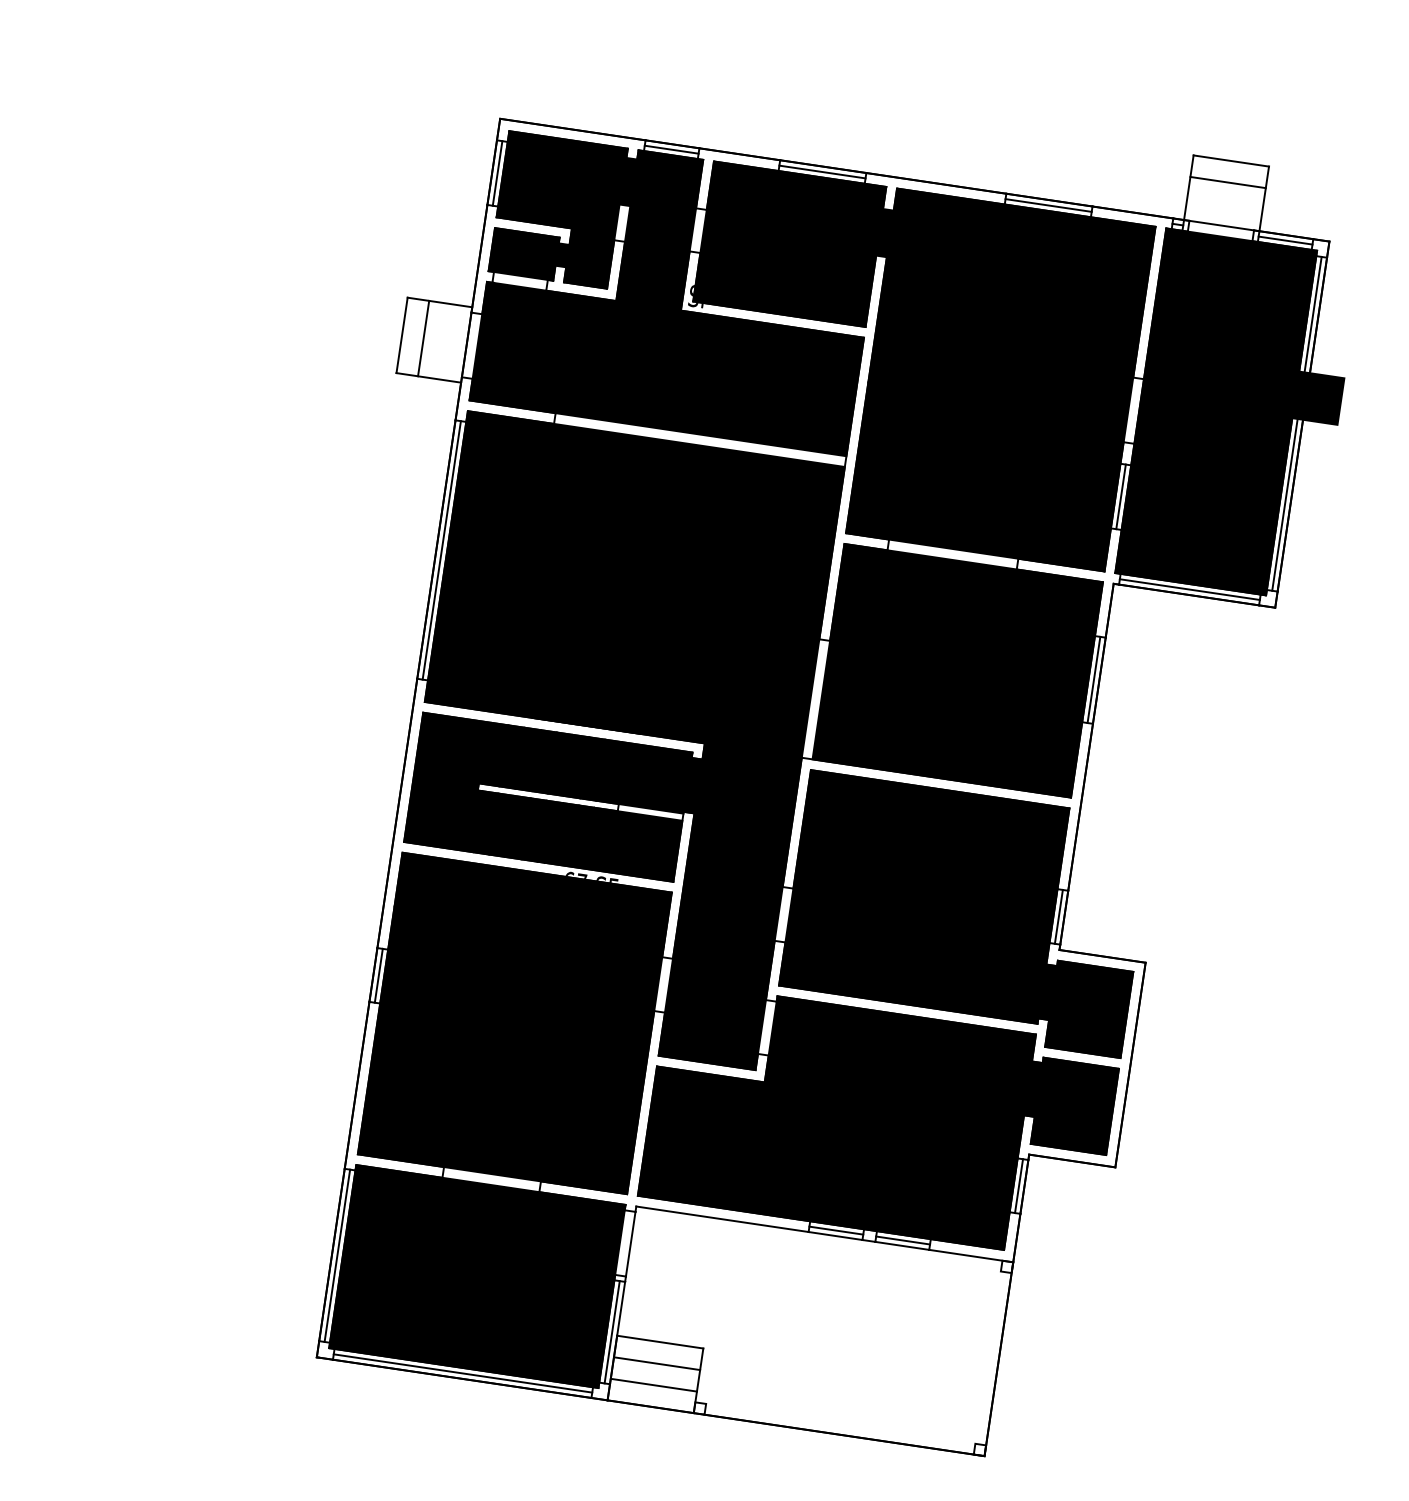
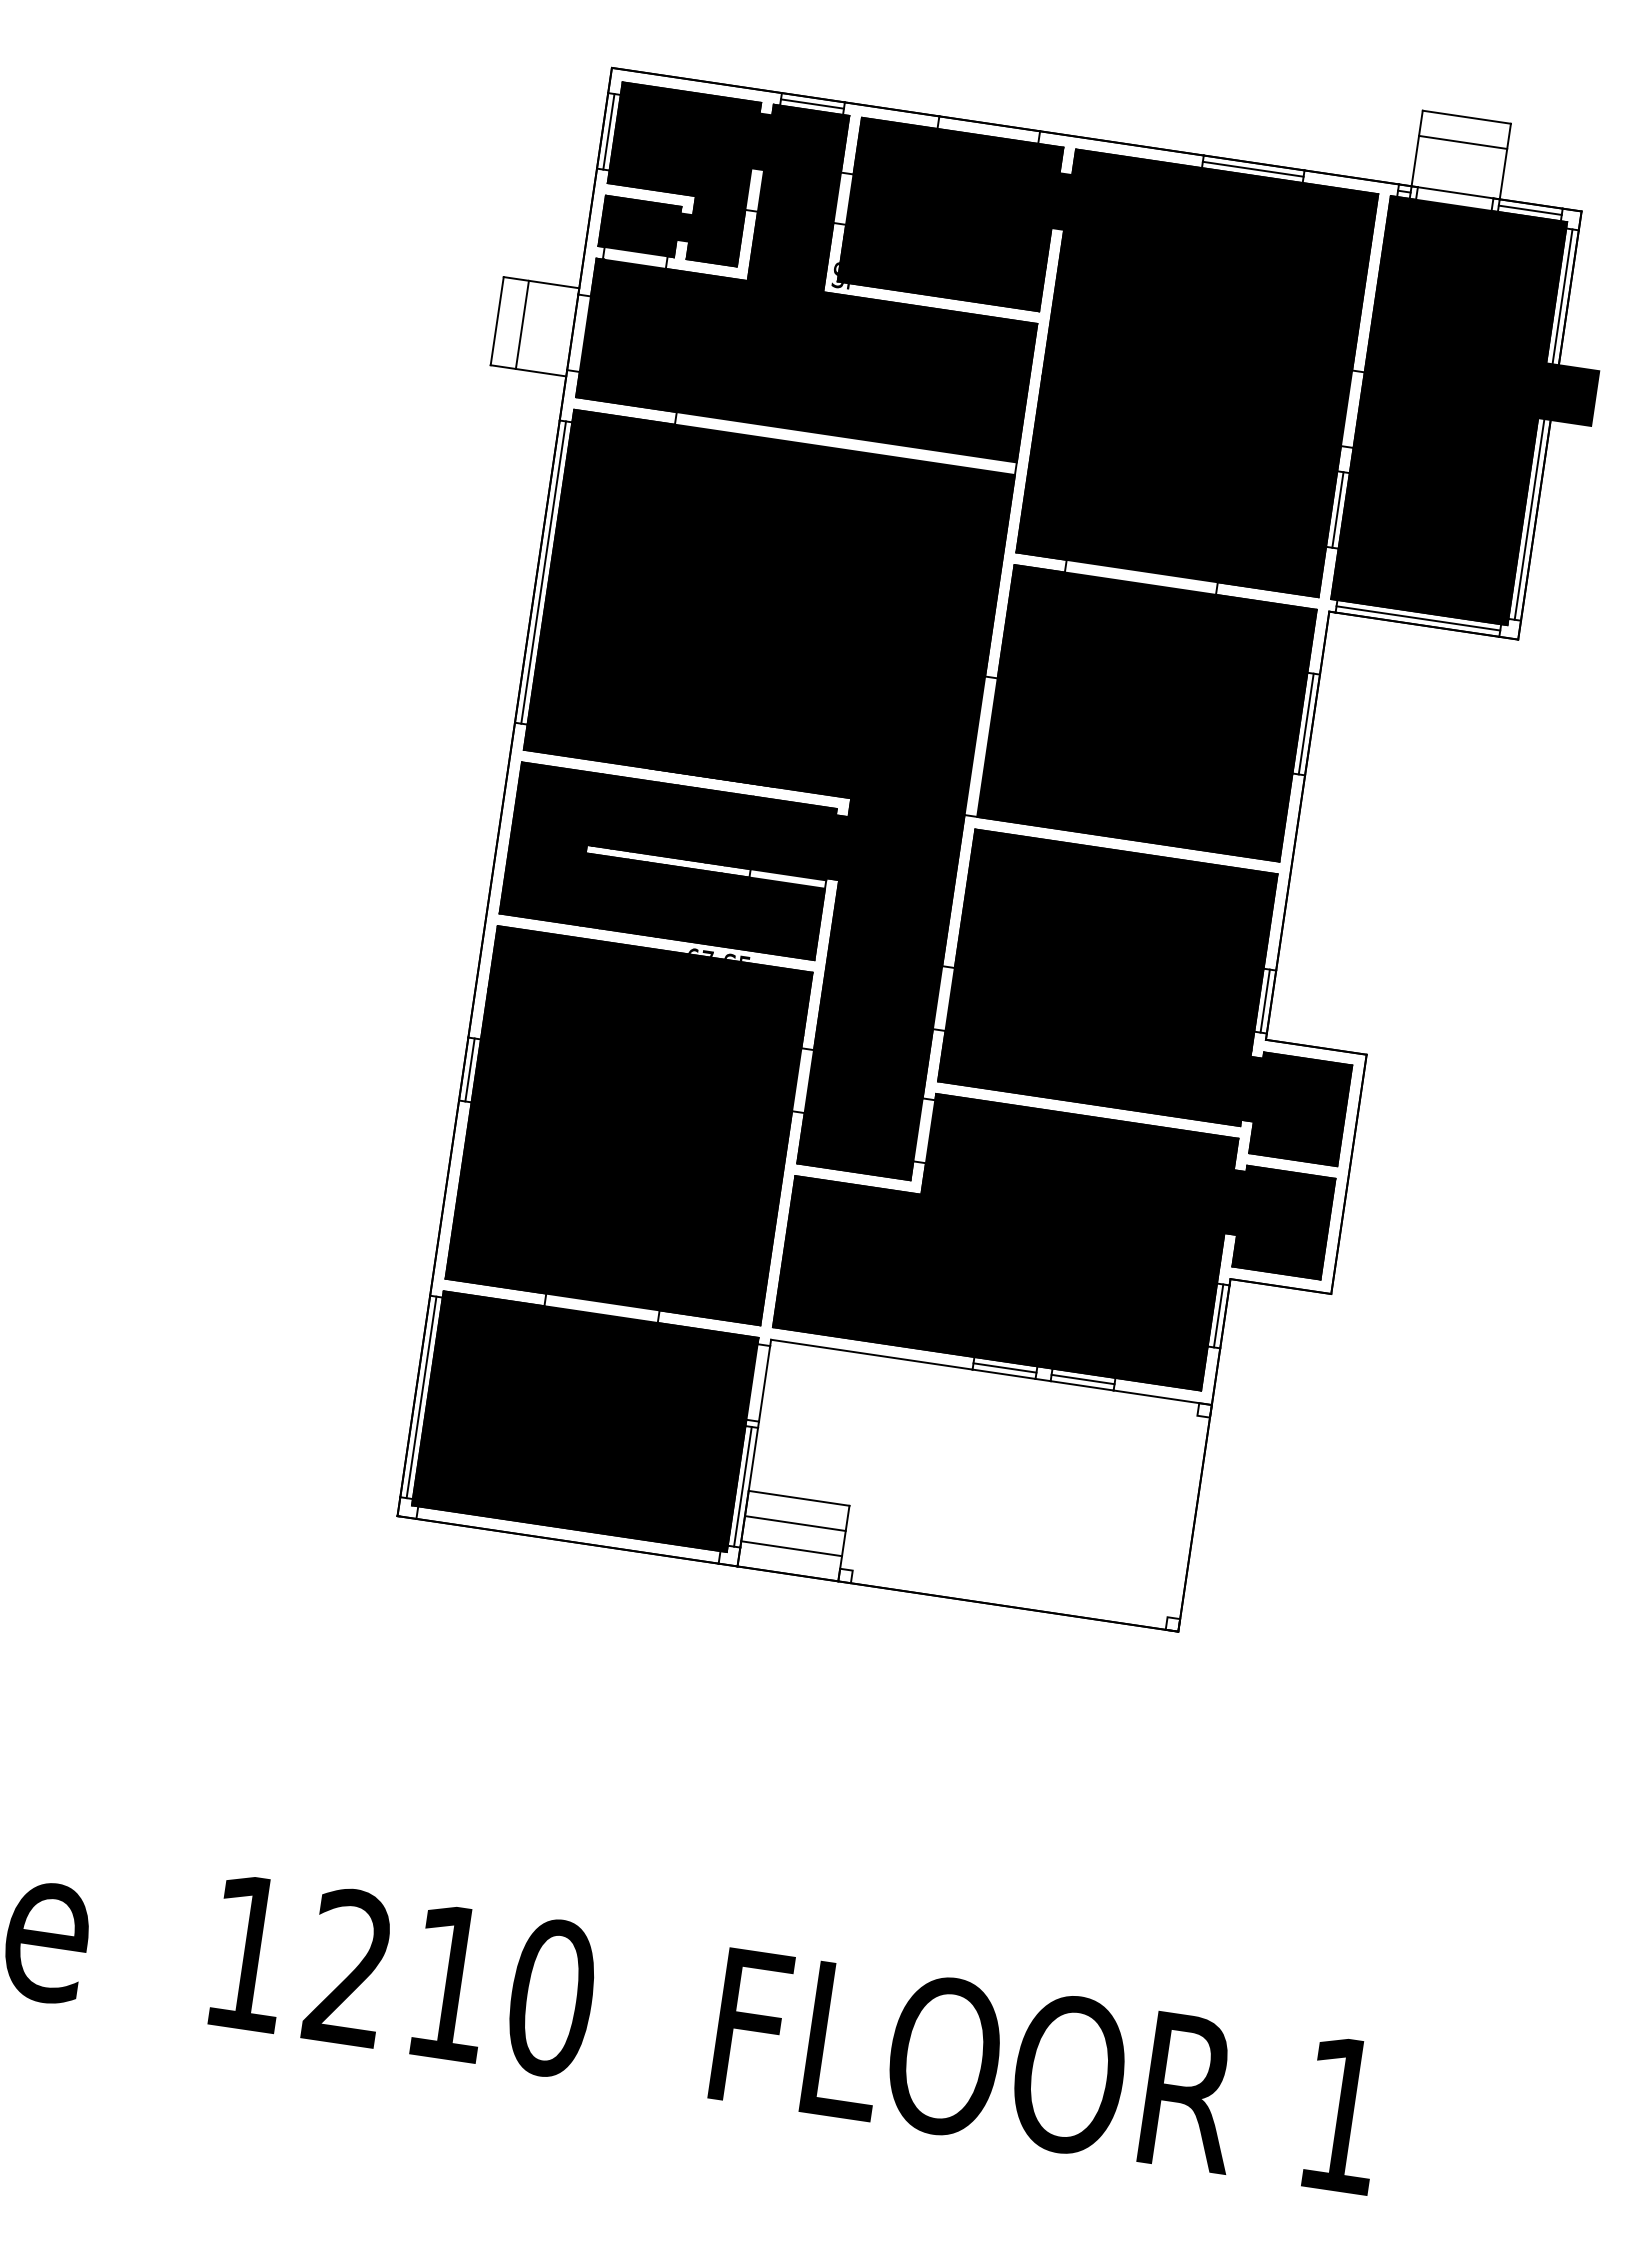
line: (822, 171) -> (988, 129), removed
line: (463, 1373) -> (568, 1534), removed

